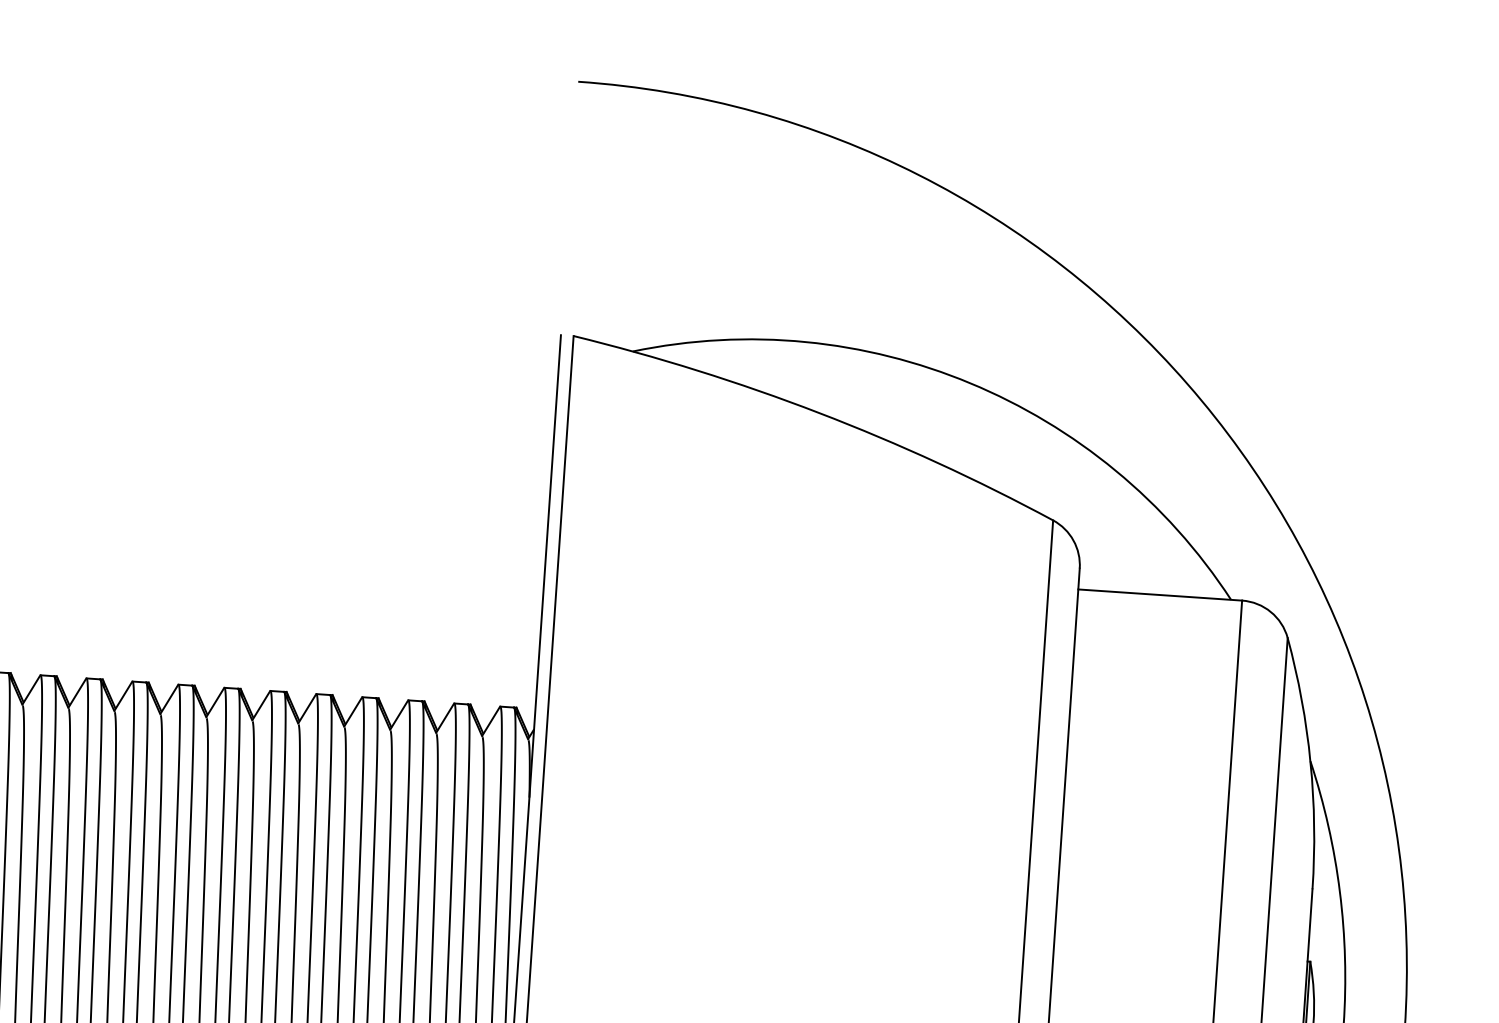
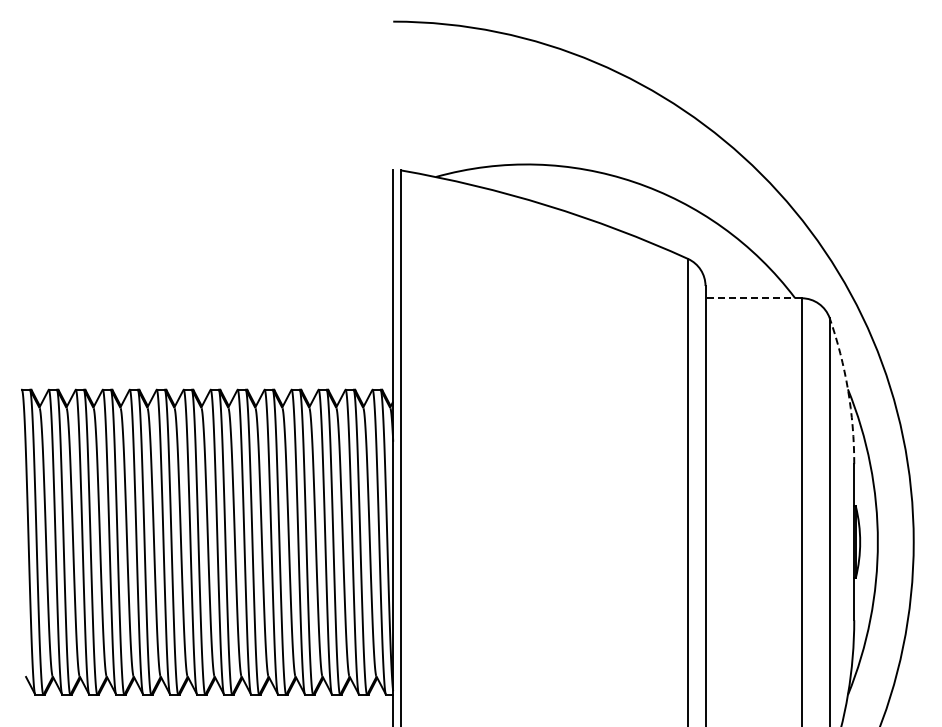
line: (1160, 595) -> (753, 298), solid -> dashed
arc: (1311, 763) -> (848, 390), solid -> dashed

